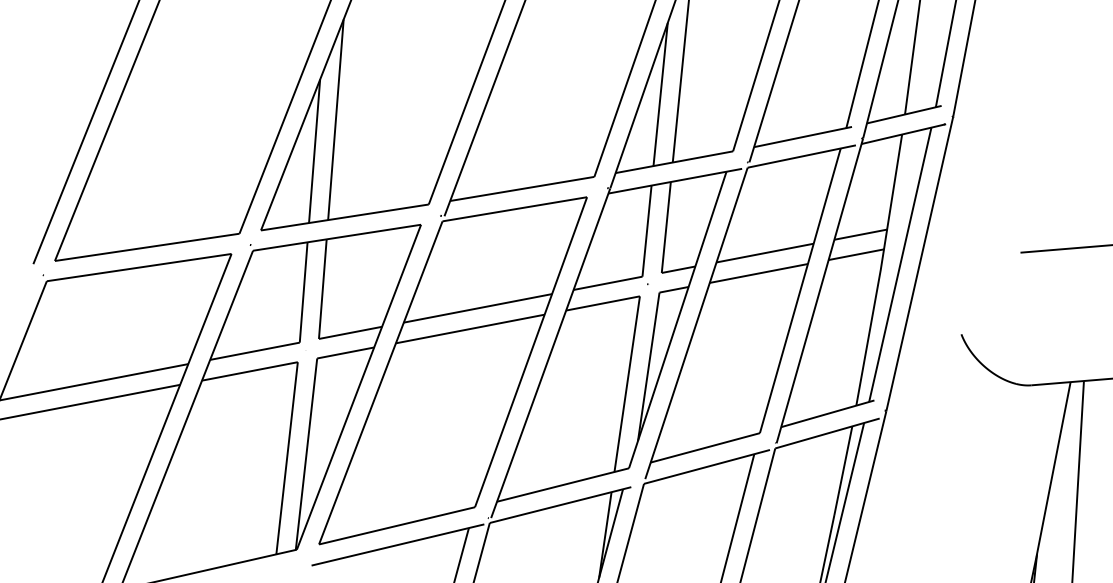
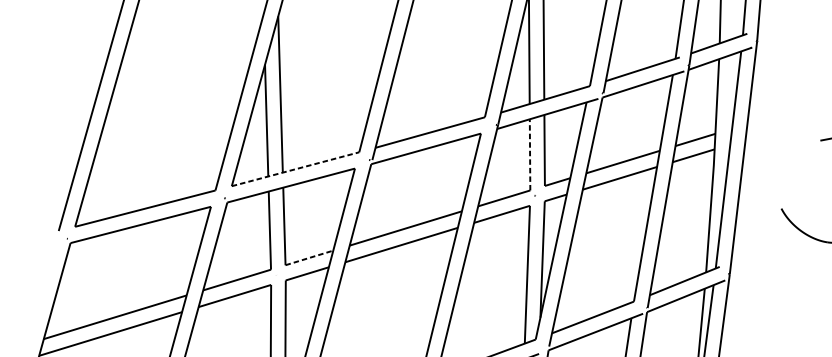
line: (344, 217) -> (295, 169), solid -> dashed
line: (647, 231) -> (530, 155), solid -> dashed
line: (351, 332) -> (310, 257), solid -> dashed

